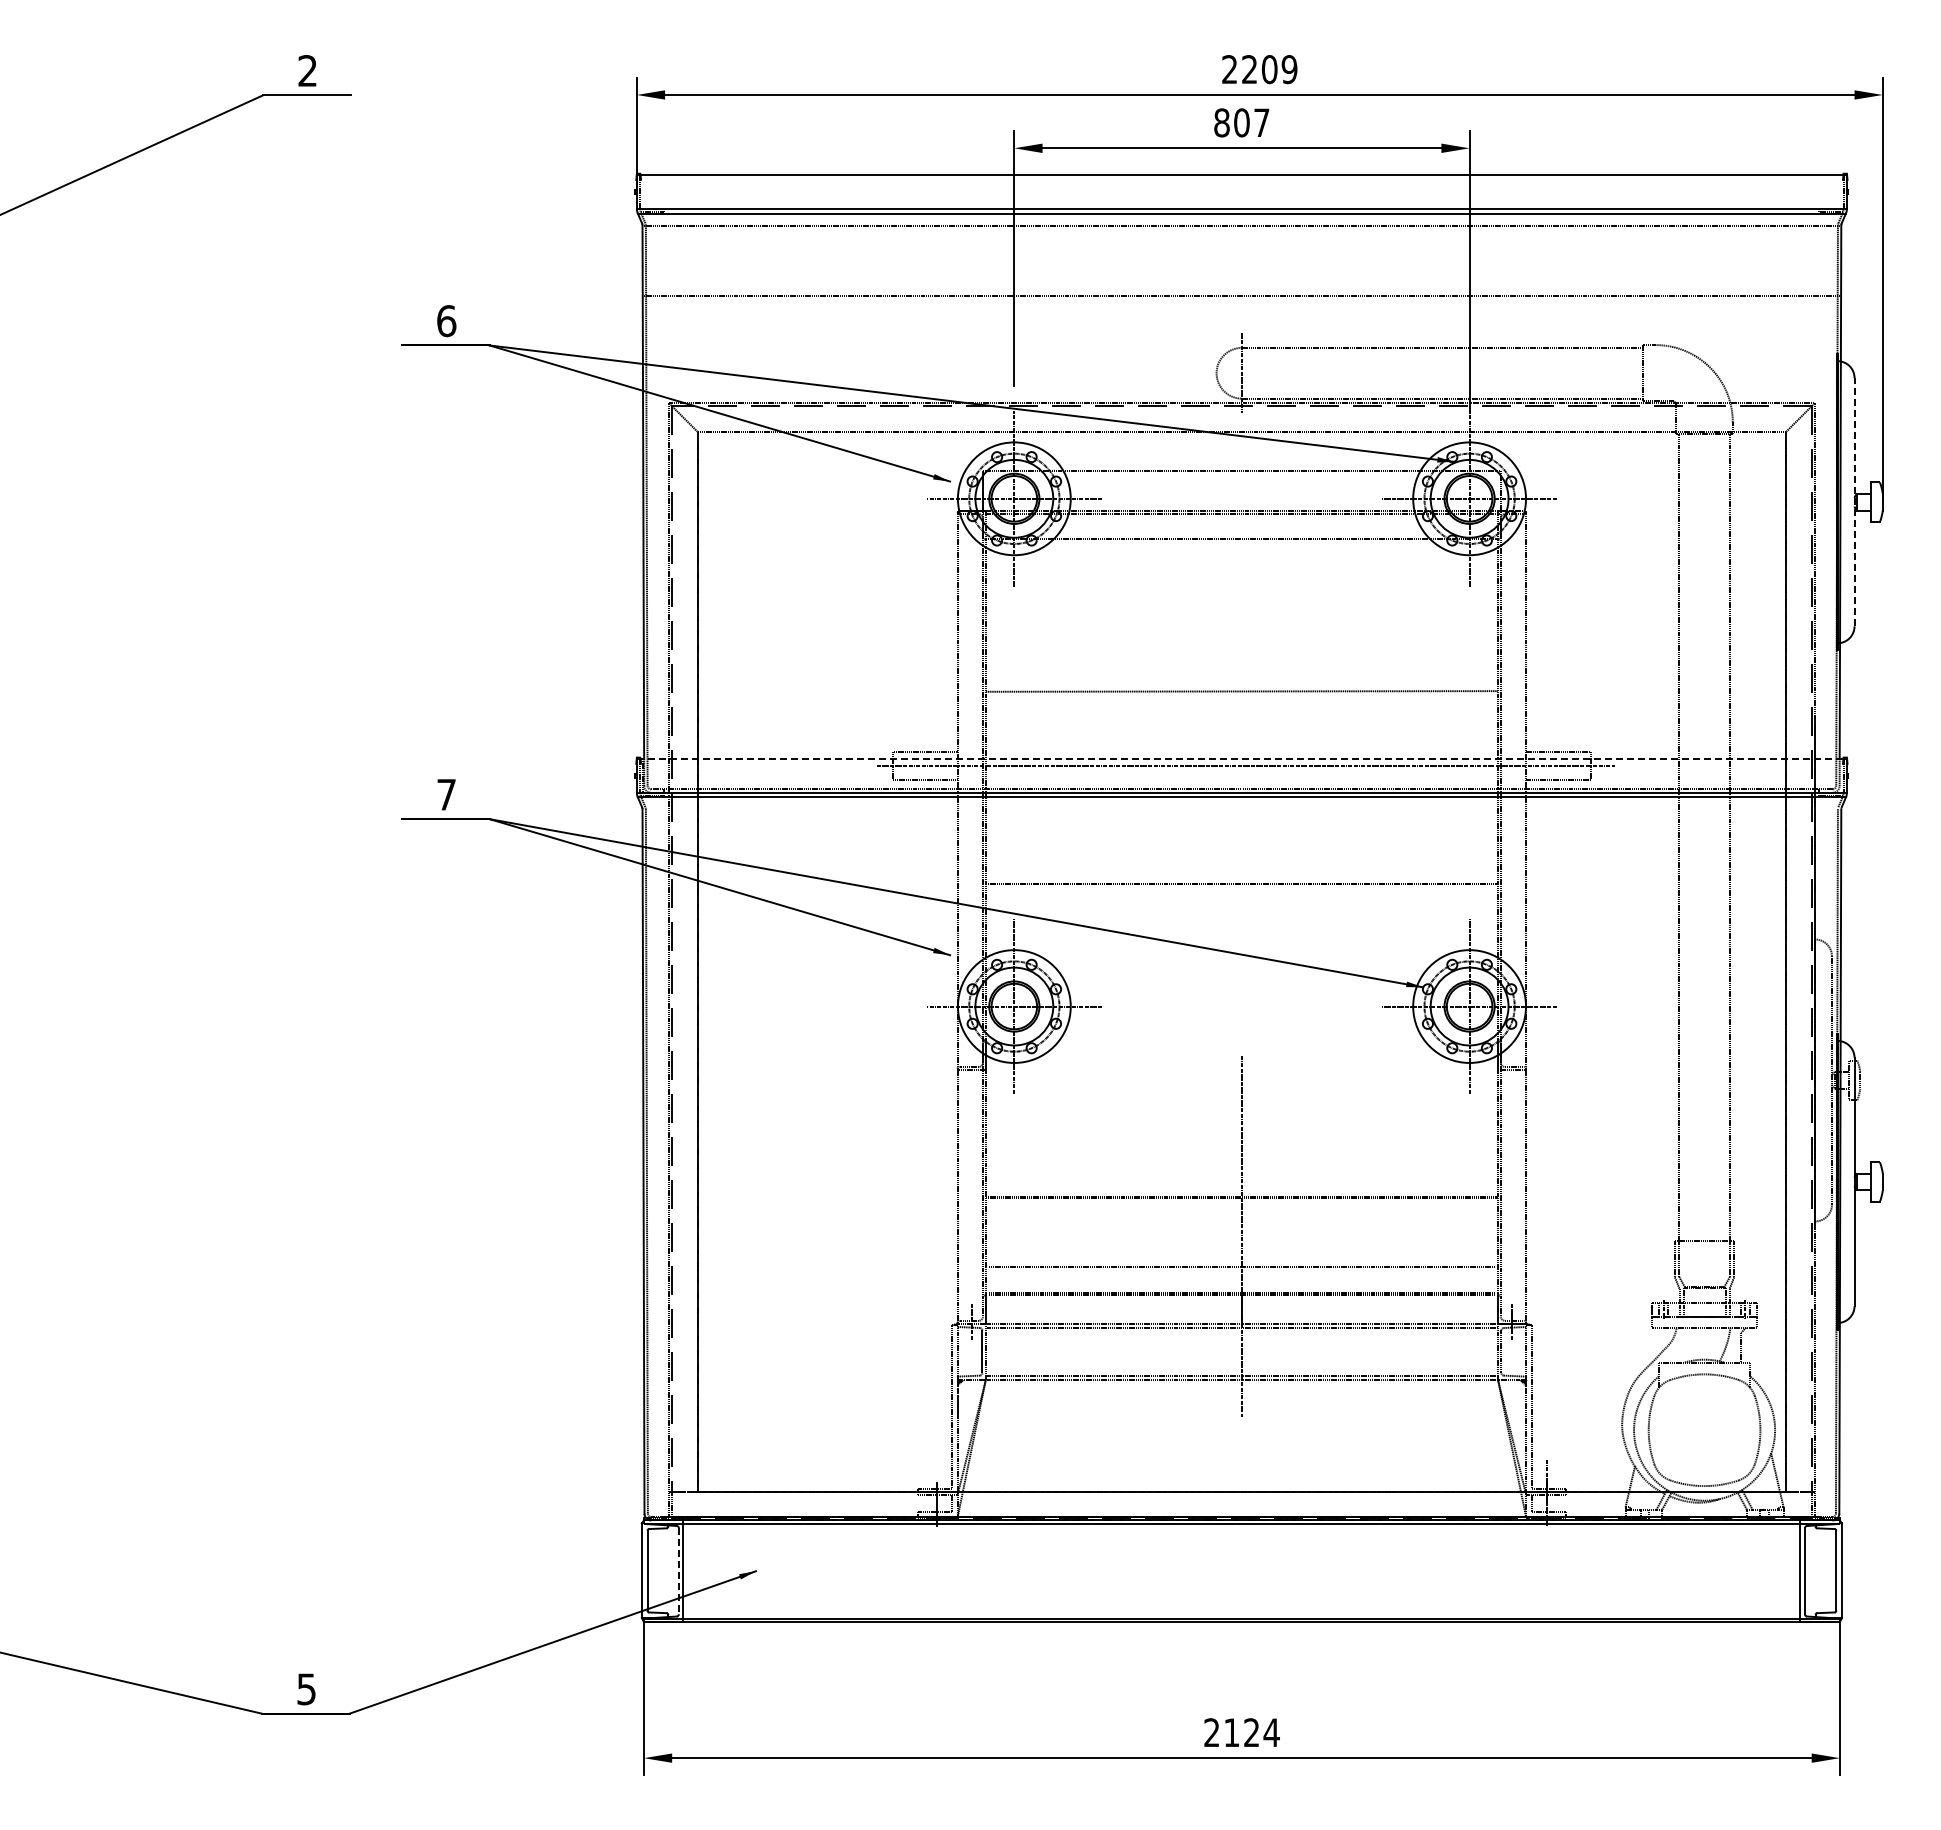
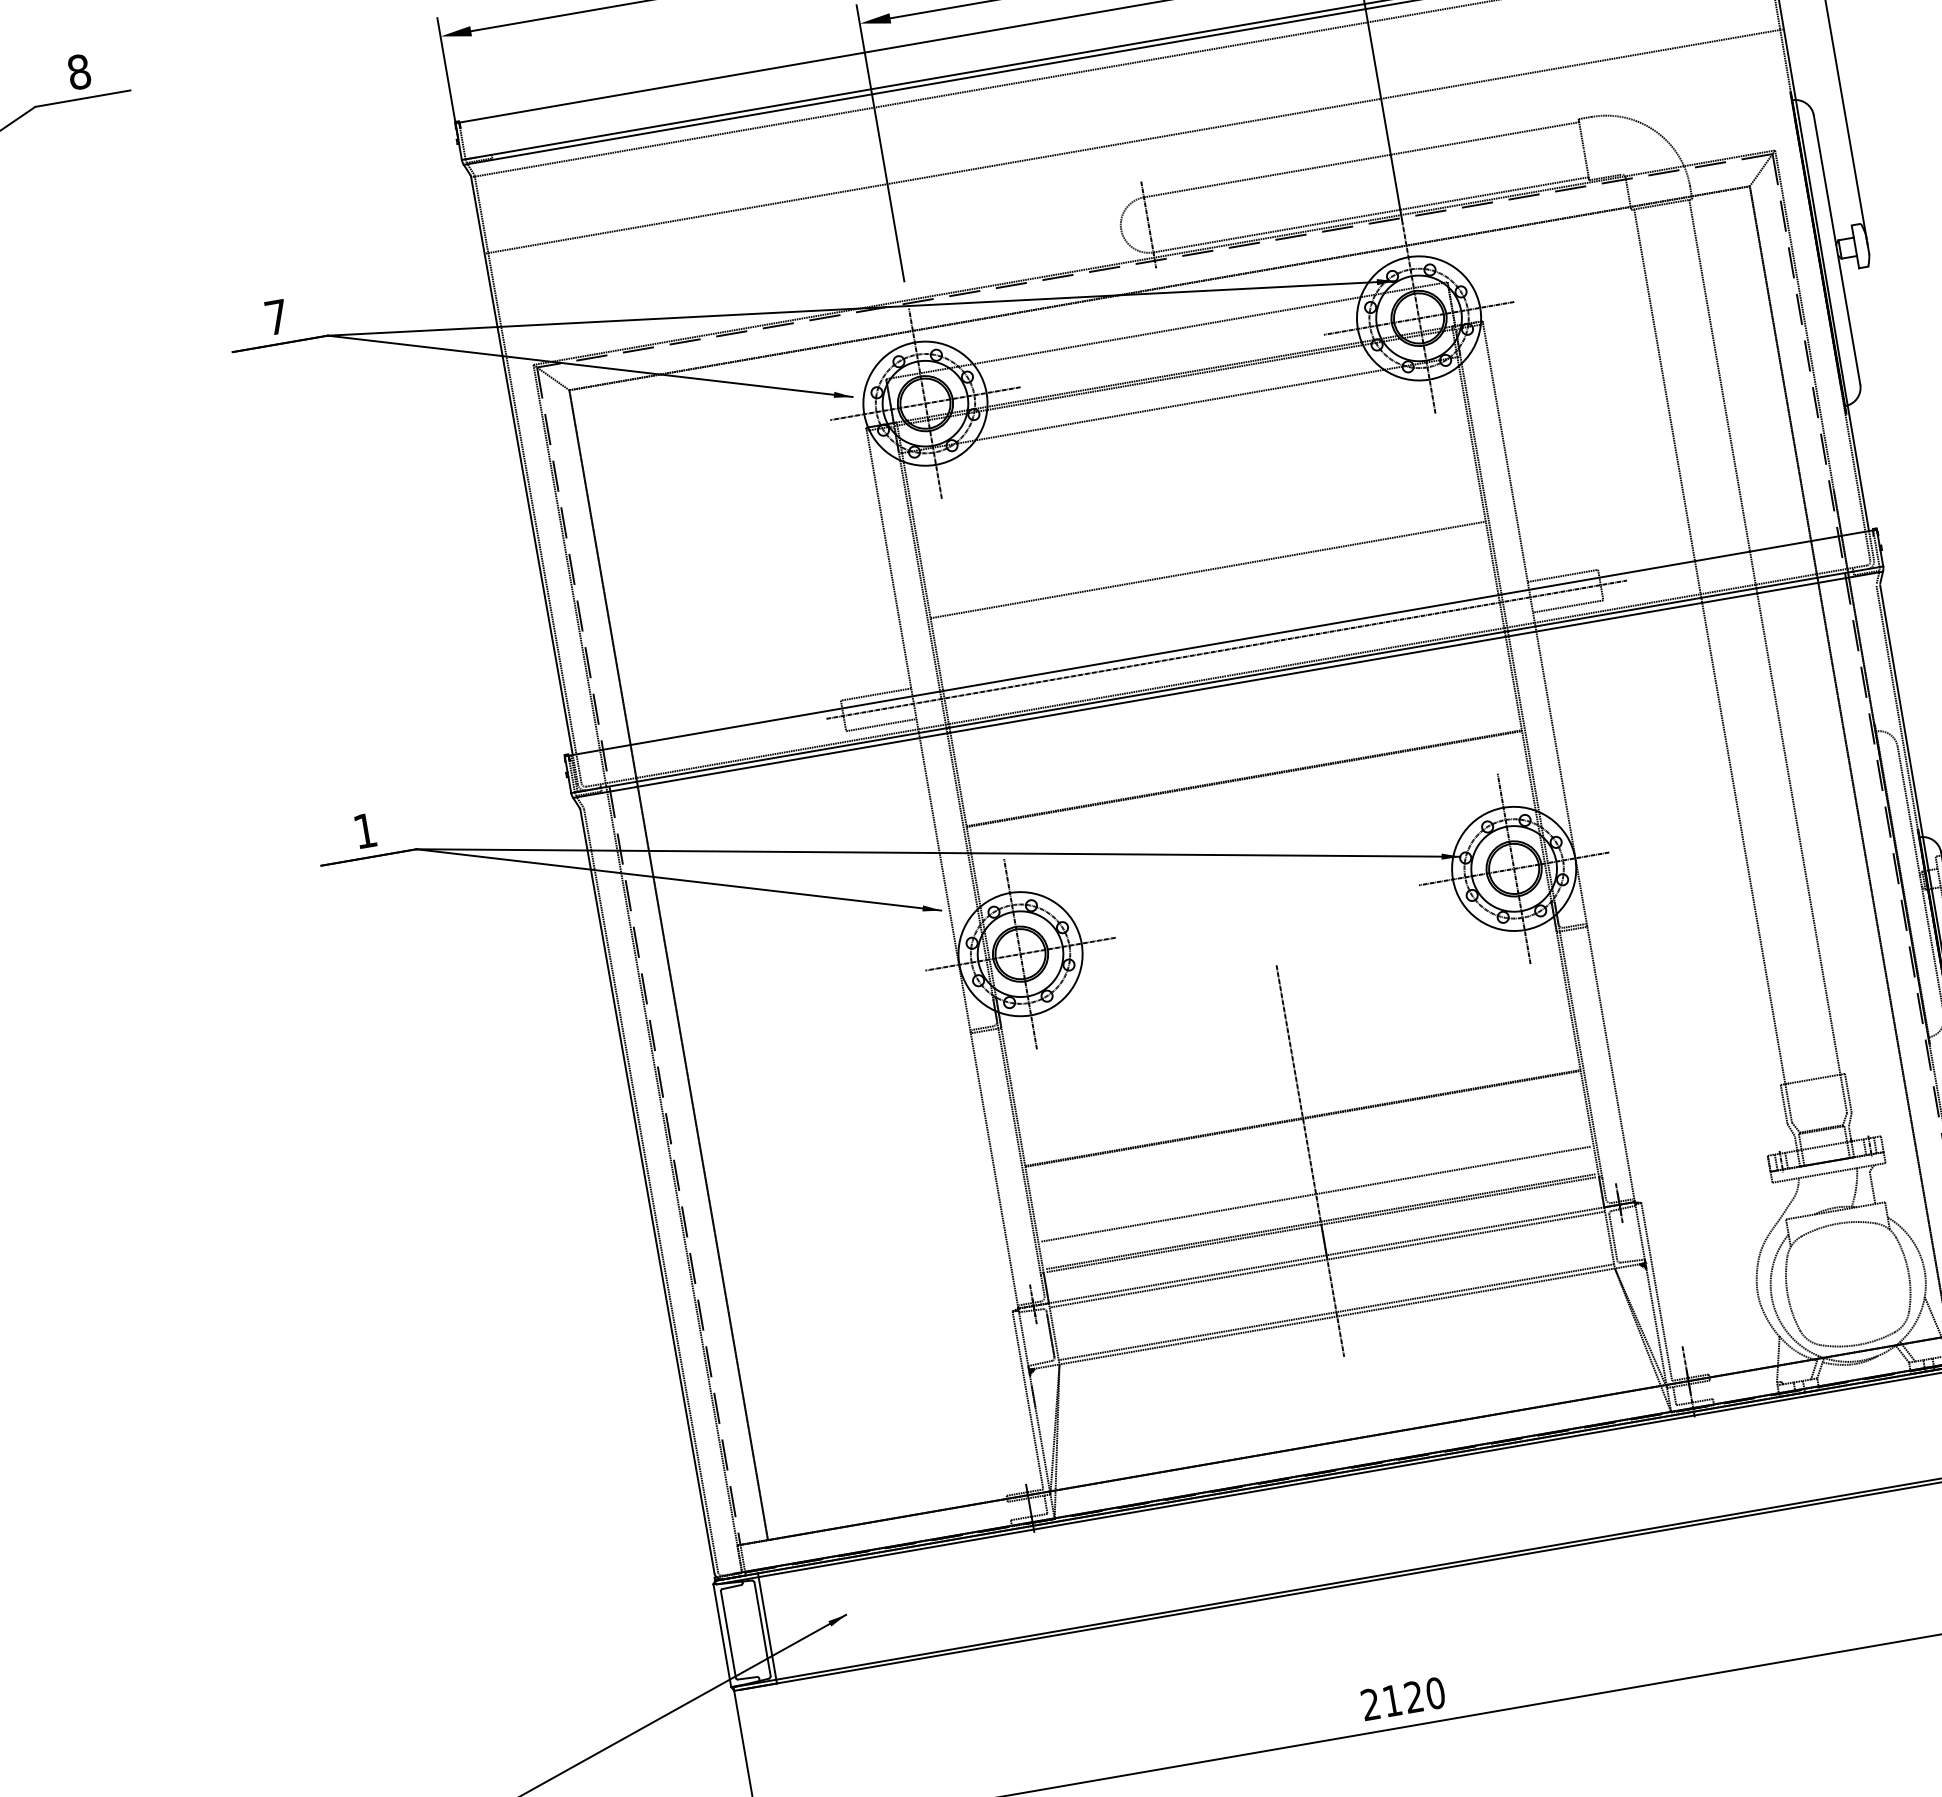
text: (307, 70) -> (78, 71), 2 -> 8
text: (446, 321) -> (276, 317), 6 -> 7
line: (1854, 501) -> (1836, 249), dashed -> solid
line: (1242, 758) -> (1221, 642), dashed -> solid
text: (446, 794) -> (365, 830), 7 -> 1
line: (678, 1571) -> (762, 1629), dashed -> solid
text: (1271, 1732) -> (1435, 1693), 2124 -> 2120

